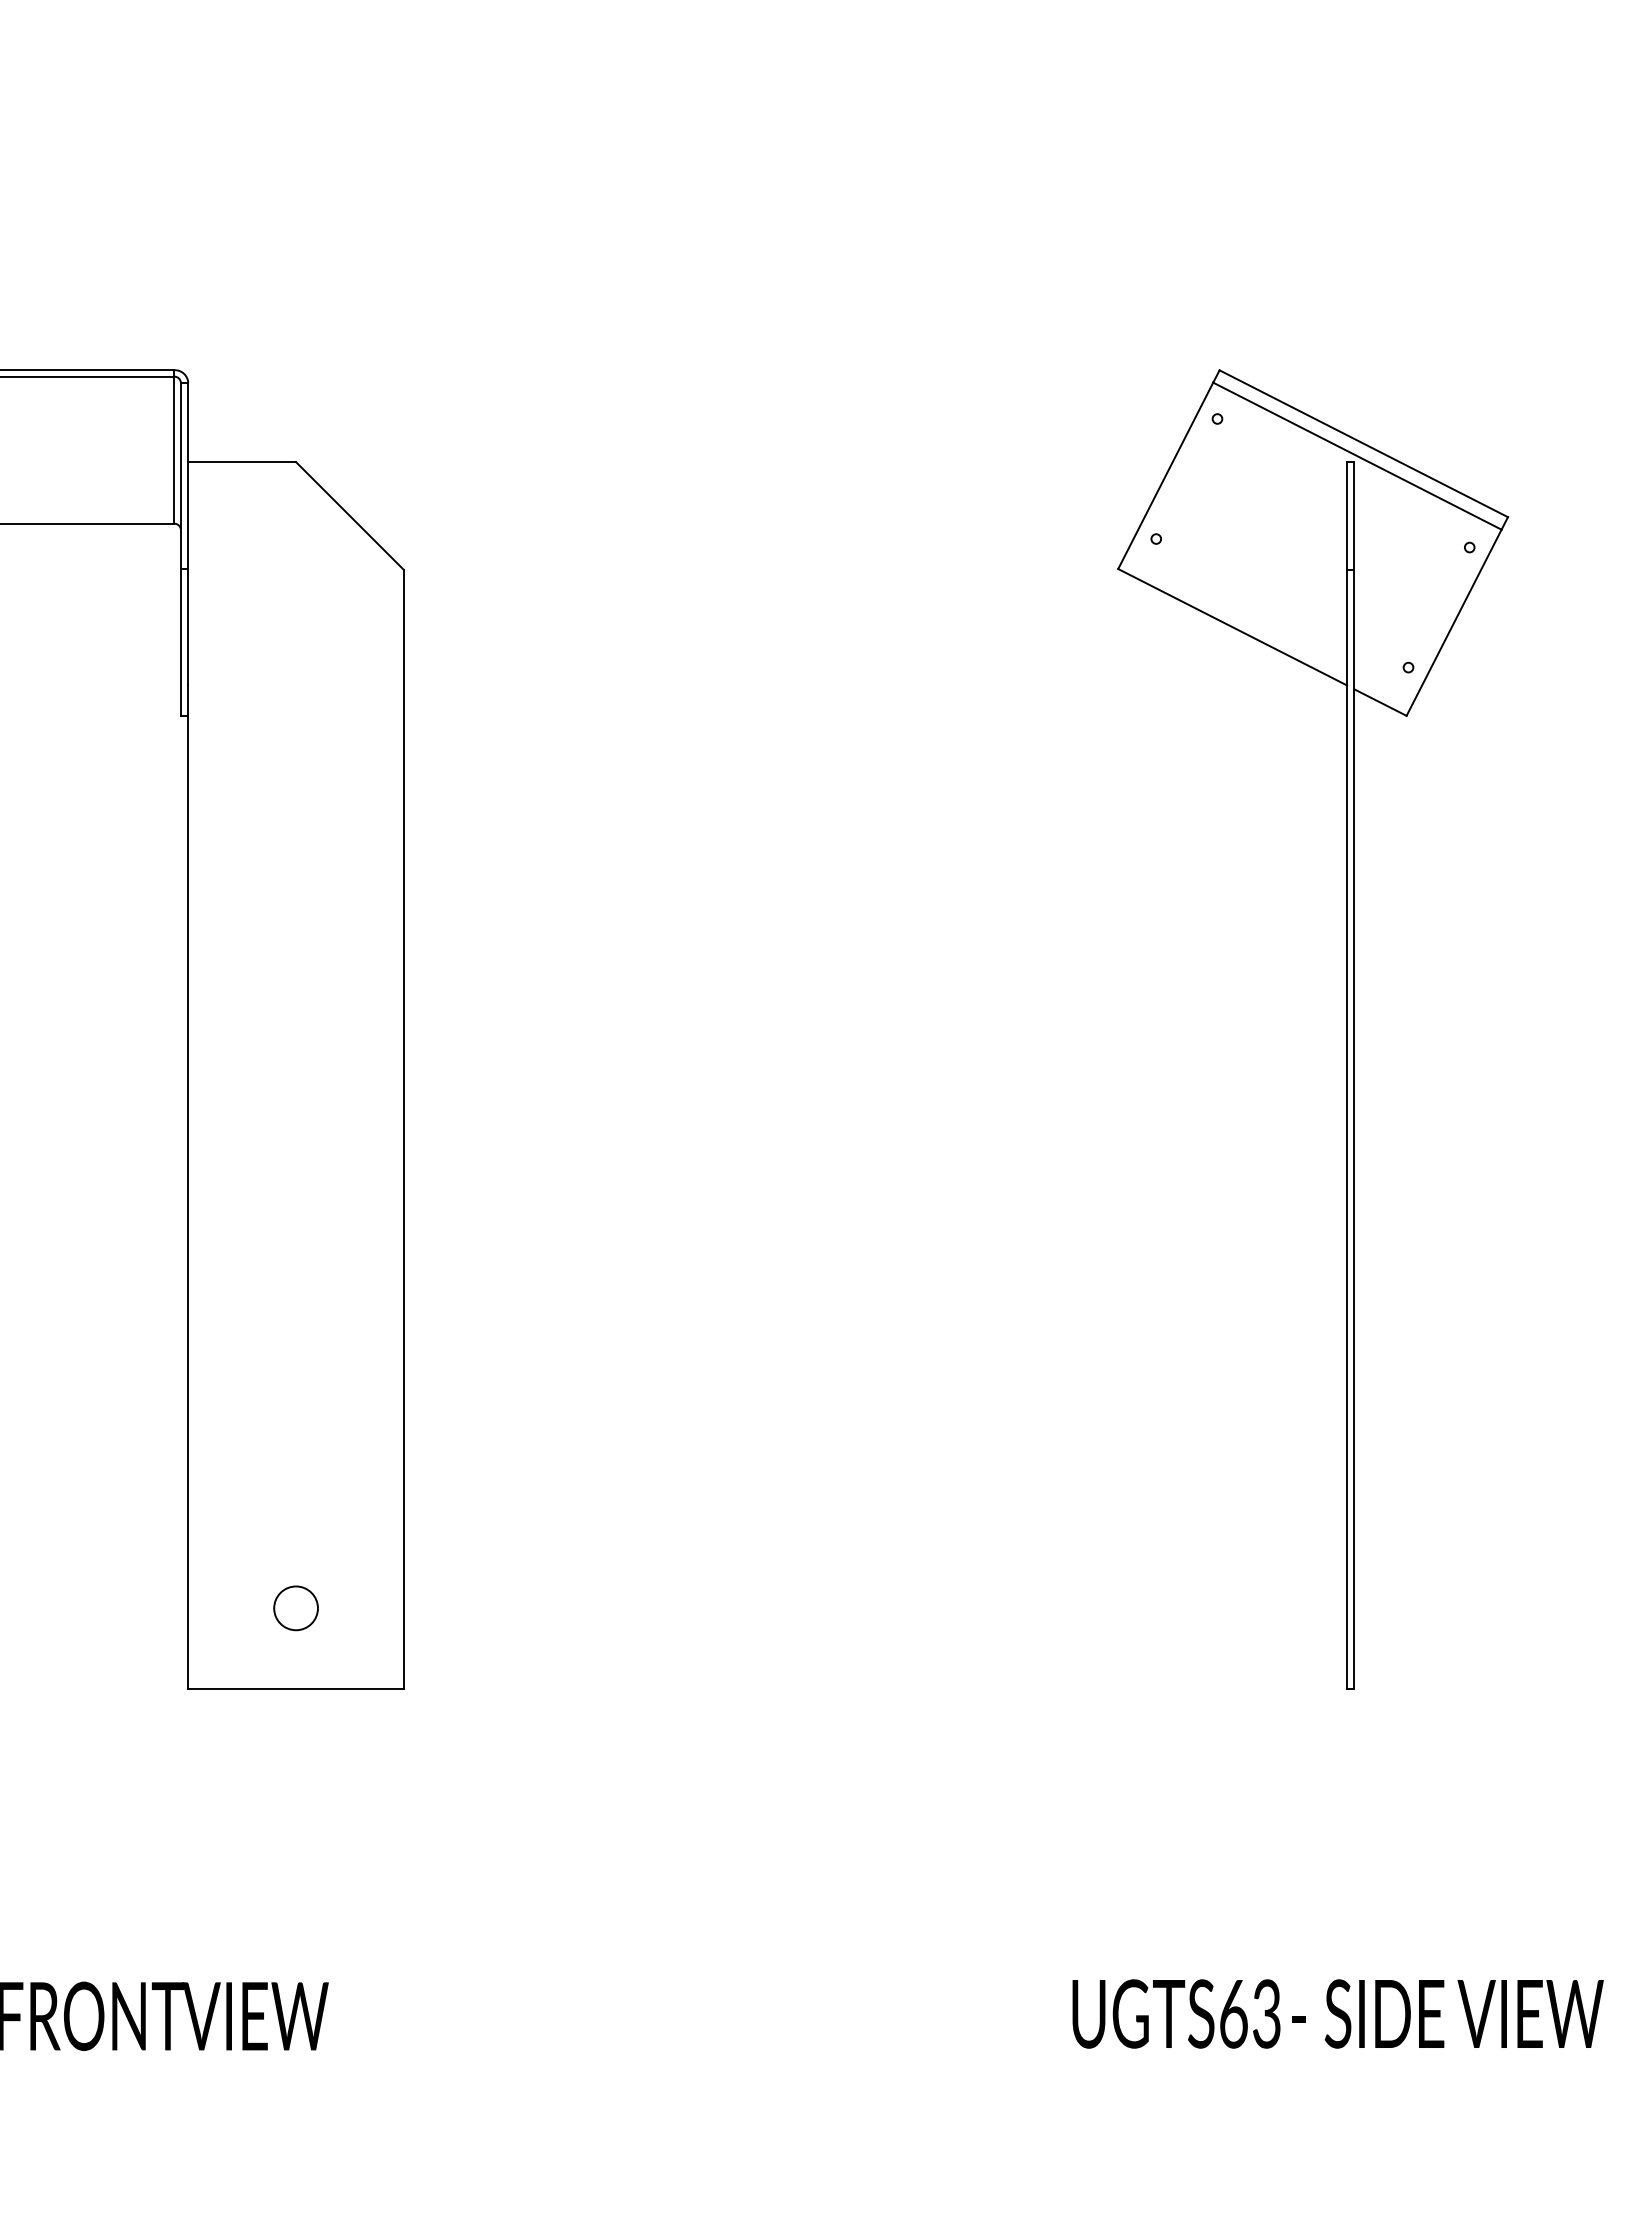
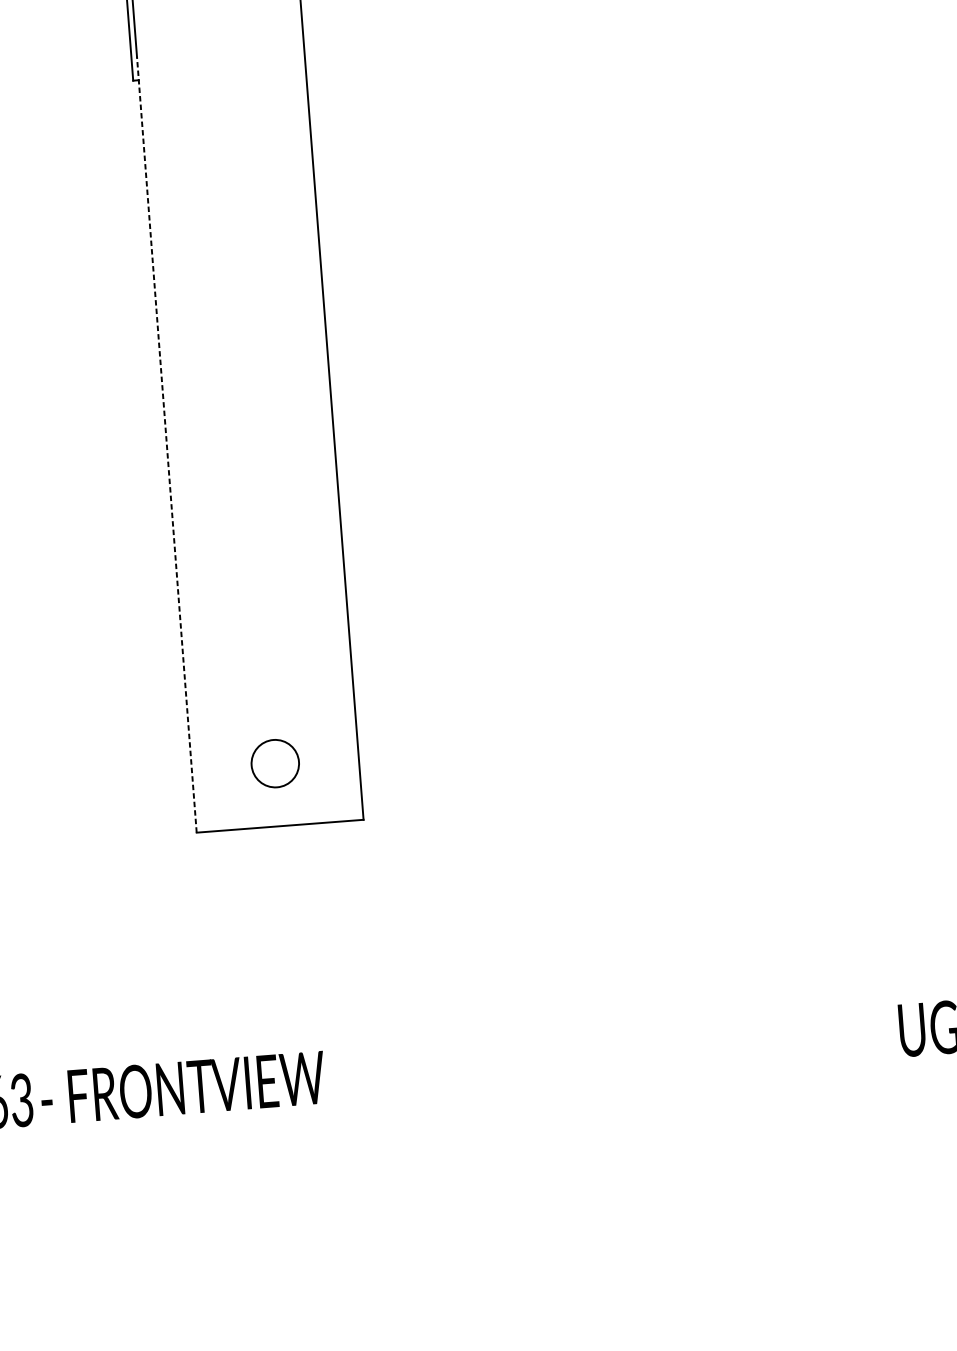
line: (188, 1187) -> (167, 444), solid -> dashed
circle: (295, 1608) -> (274, 763), size x1.4

